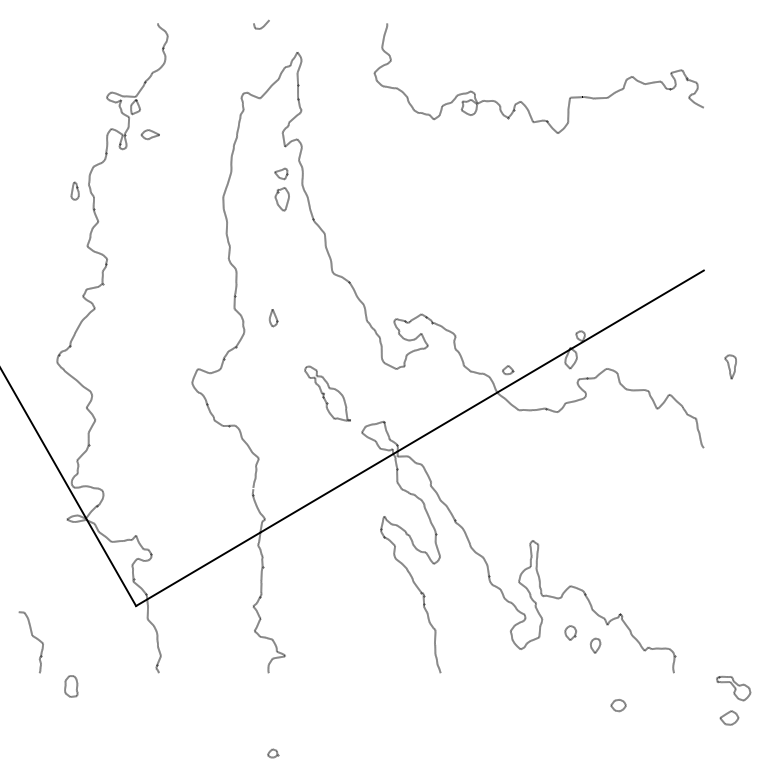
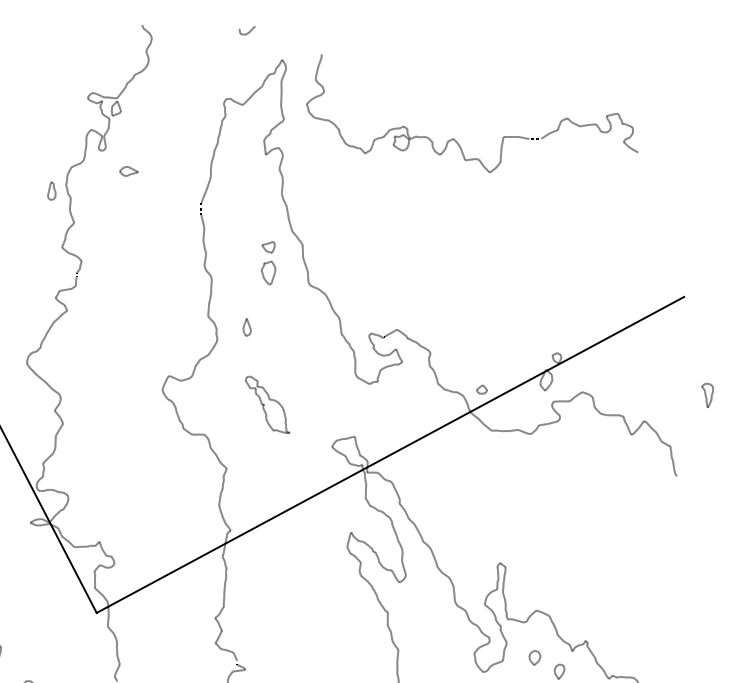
part: (521, 101) -> (454, 138), moved
part: (149, 134) -> (128, 171), moved
part: (281, 189) -> (268, 262), moved
part: (327, 393) -> (267, 404), moved

